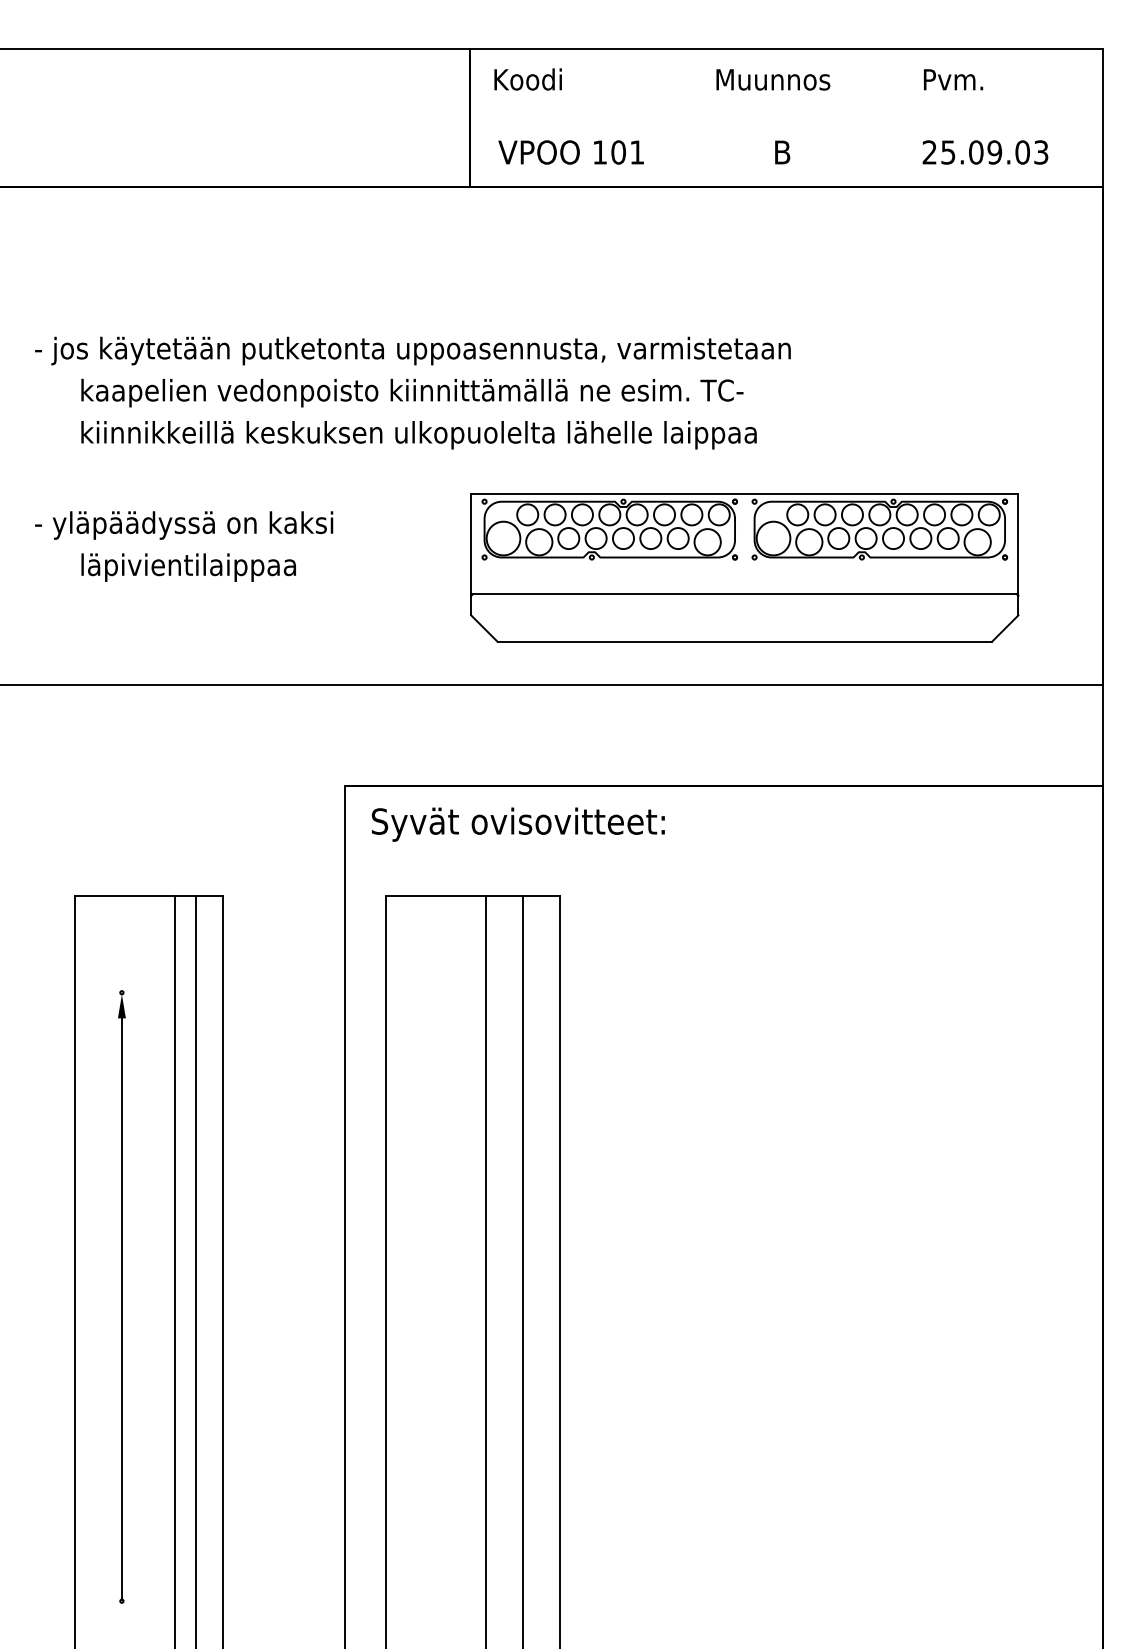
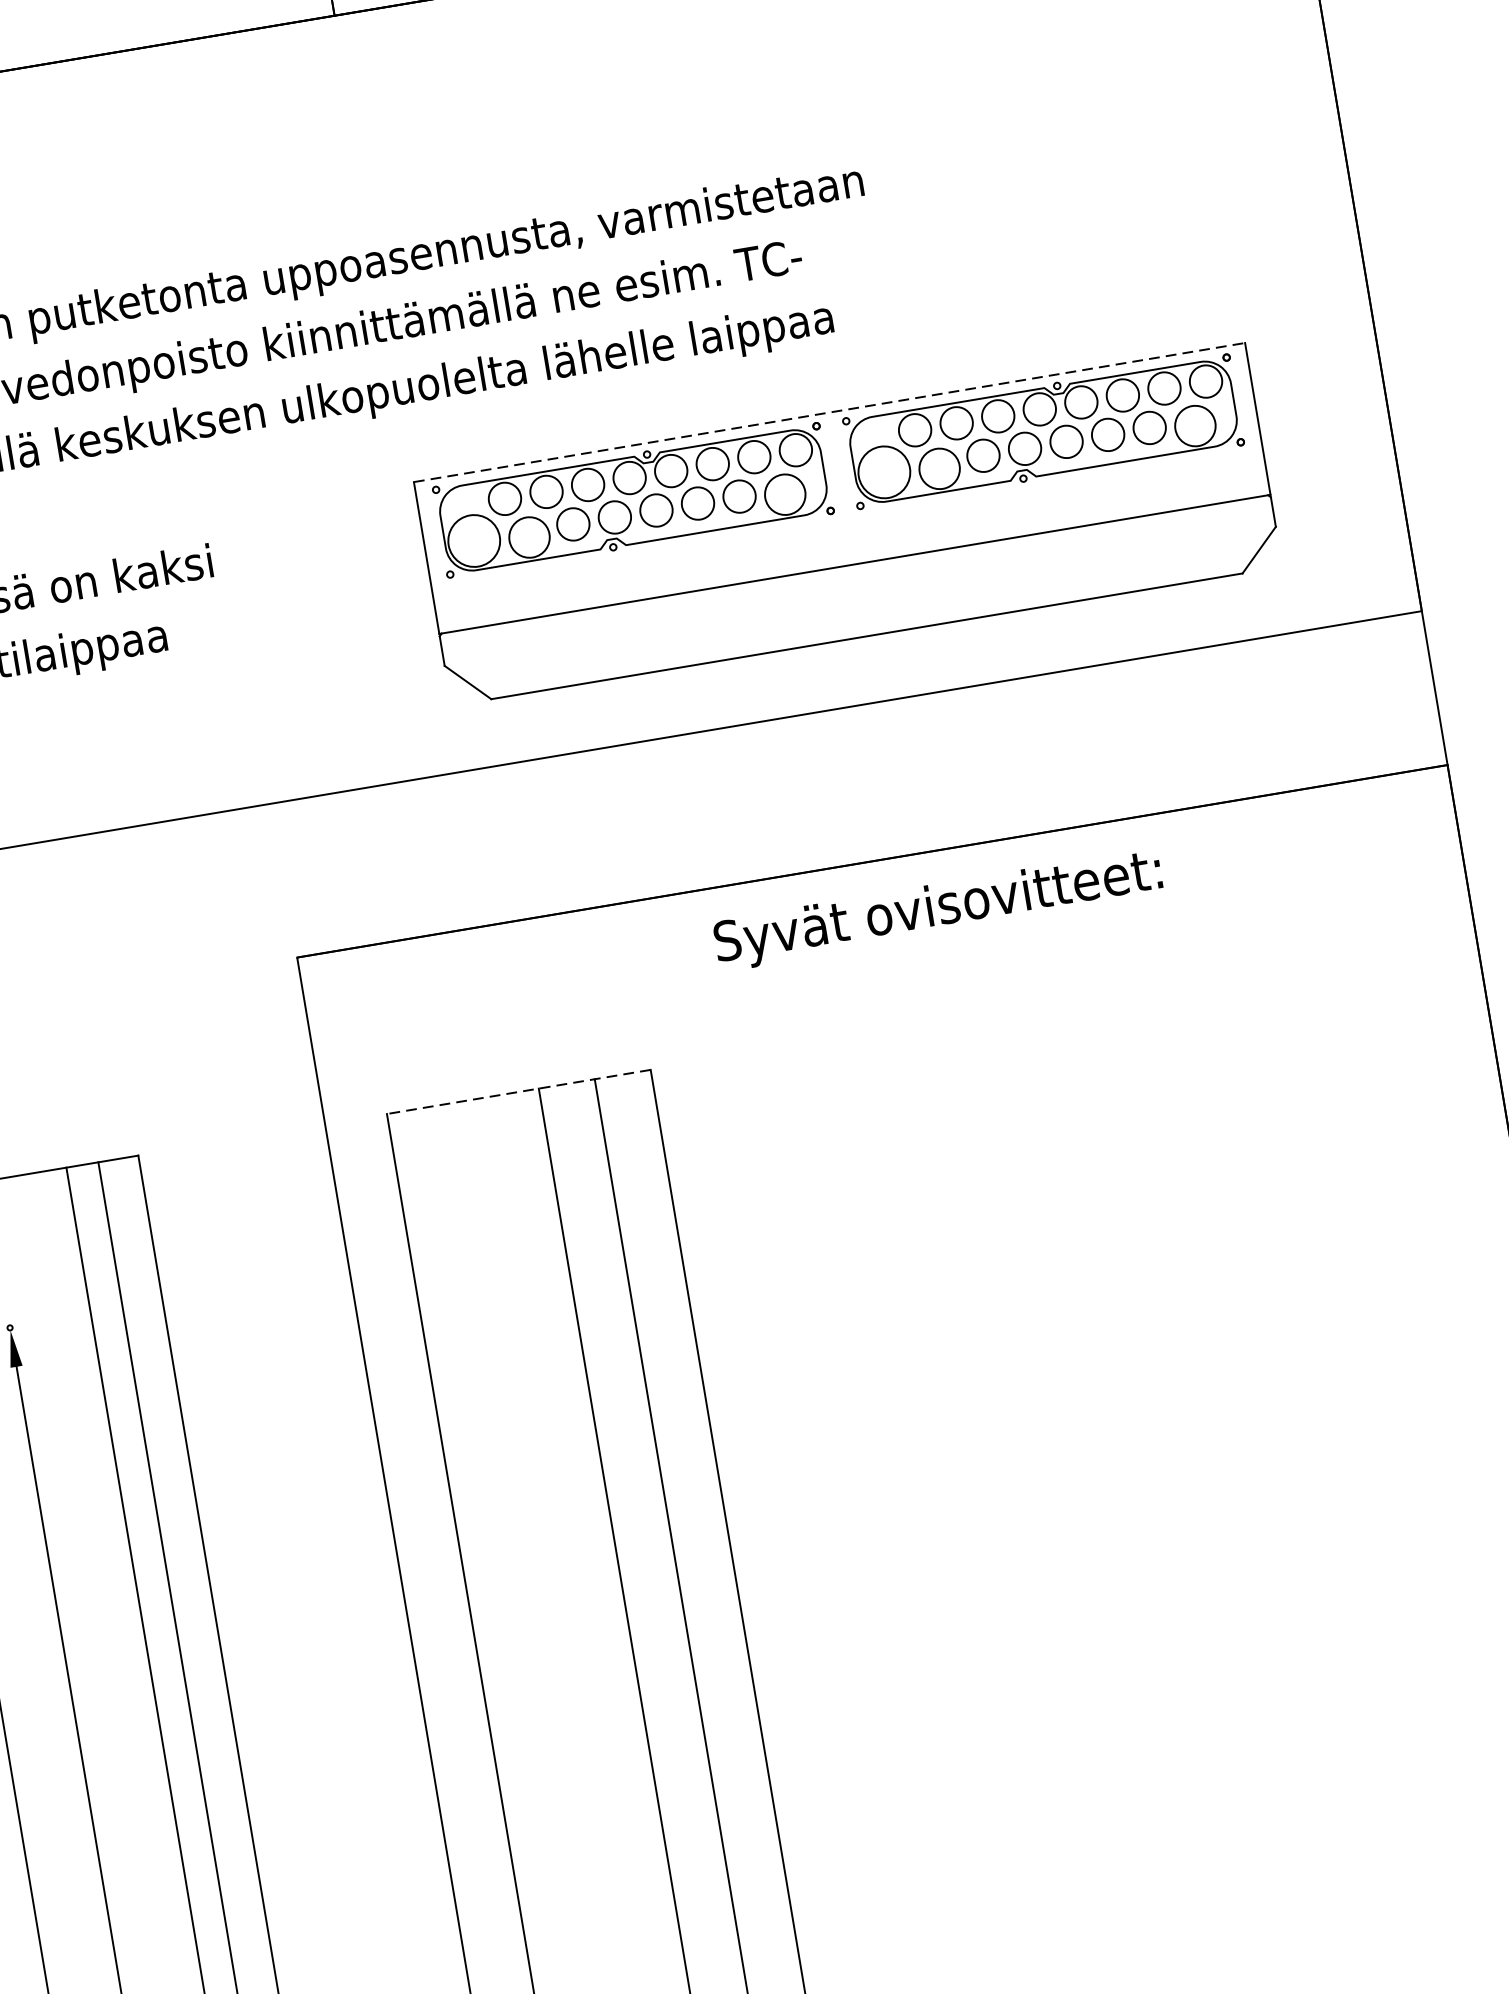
line: (744, 494) -> (829, 412), solid -> dashed
text: (517, 824) -> (937, 910), moved
line: (473, 896) -> (519, 1092), solid -> dashed

